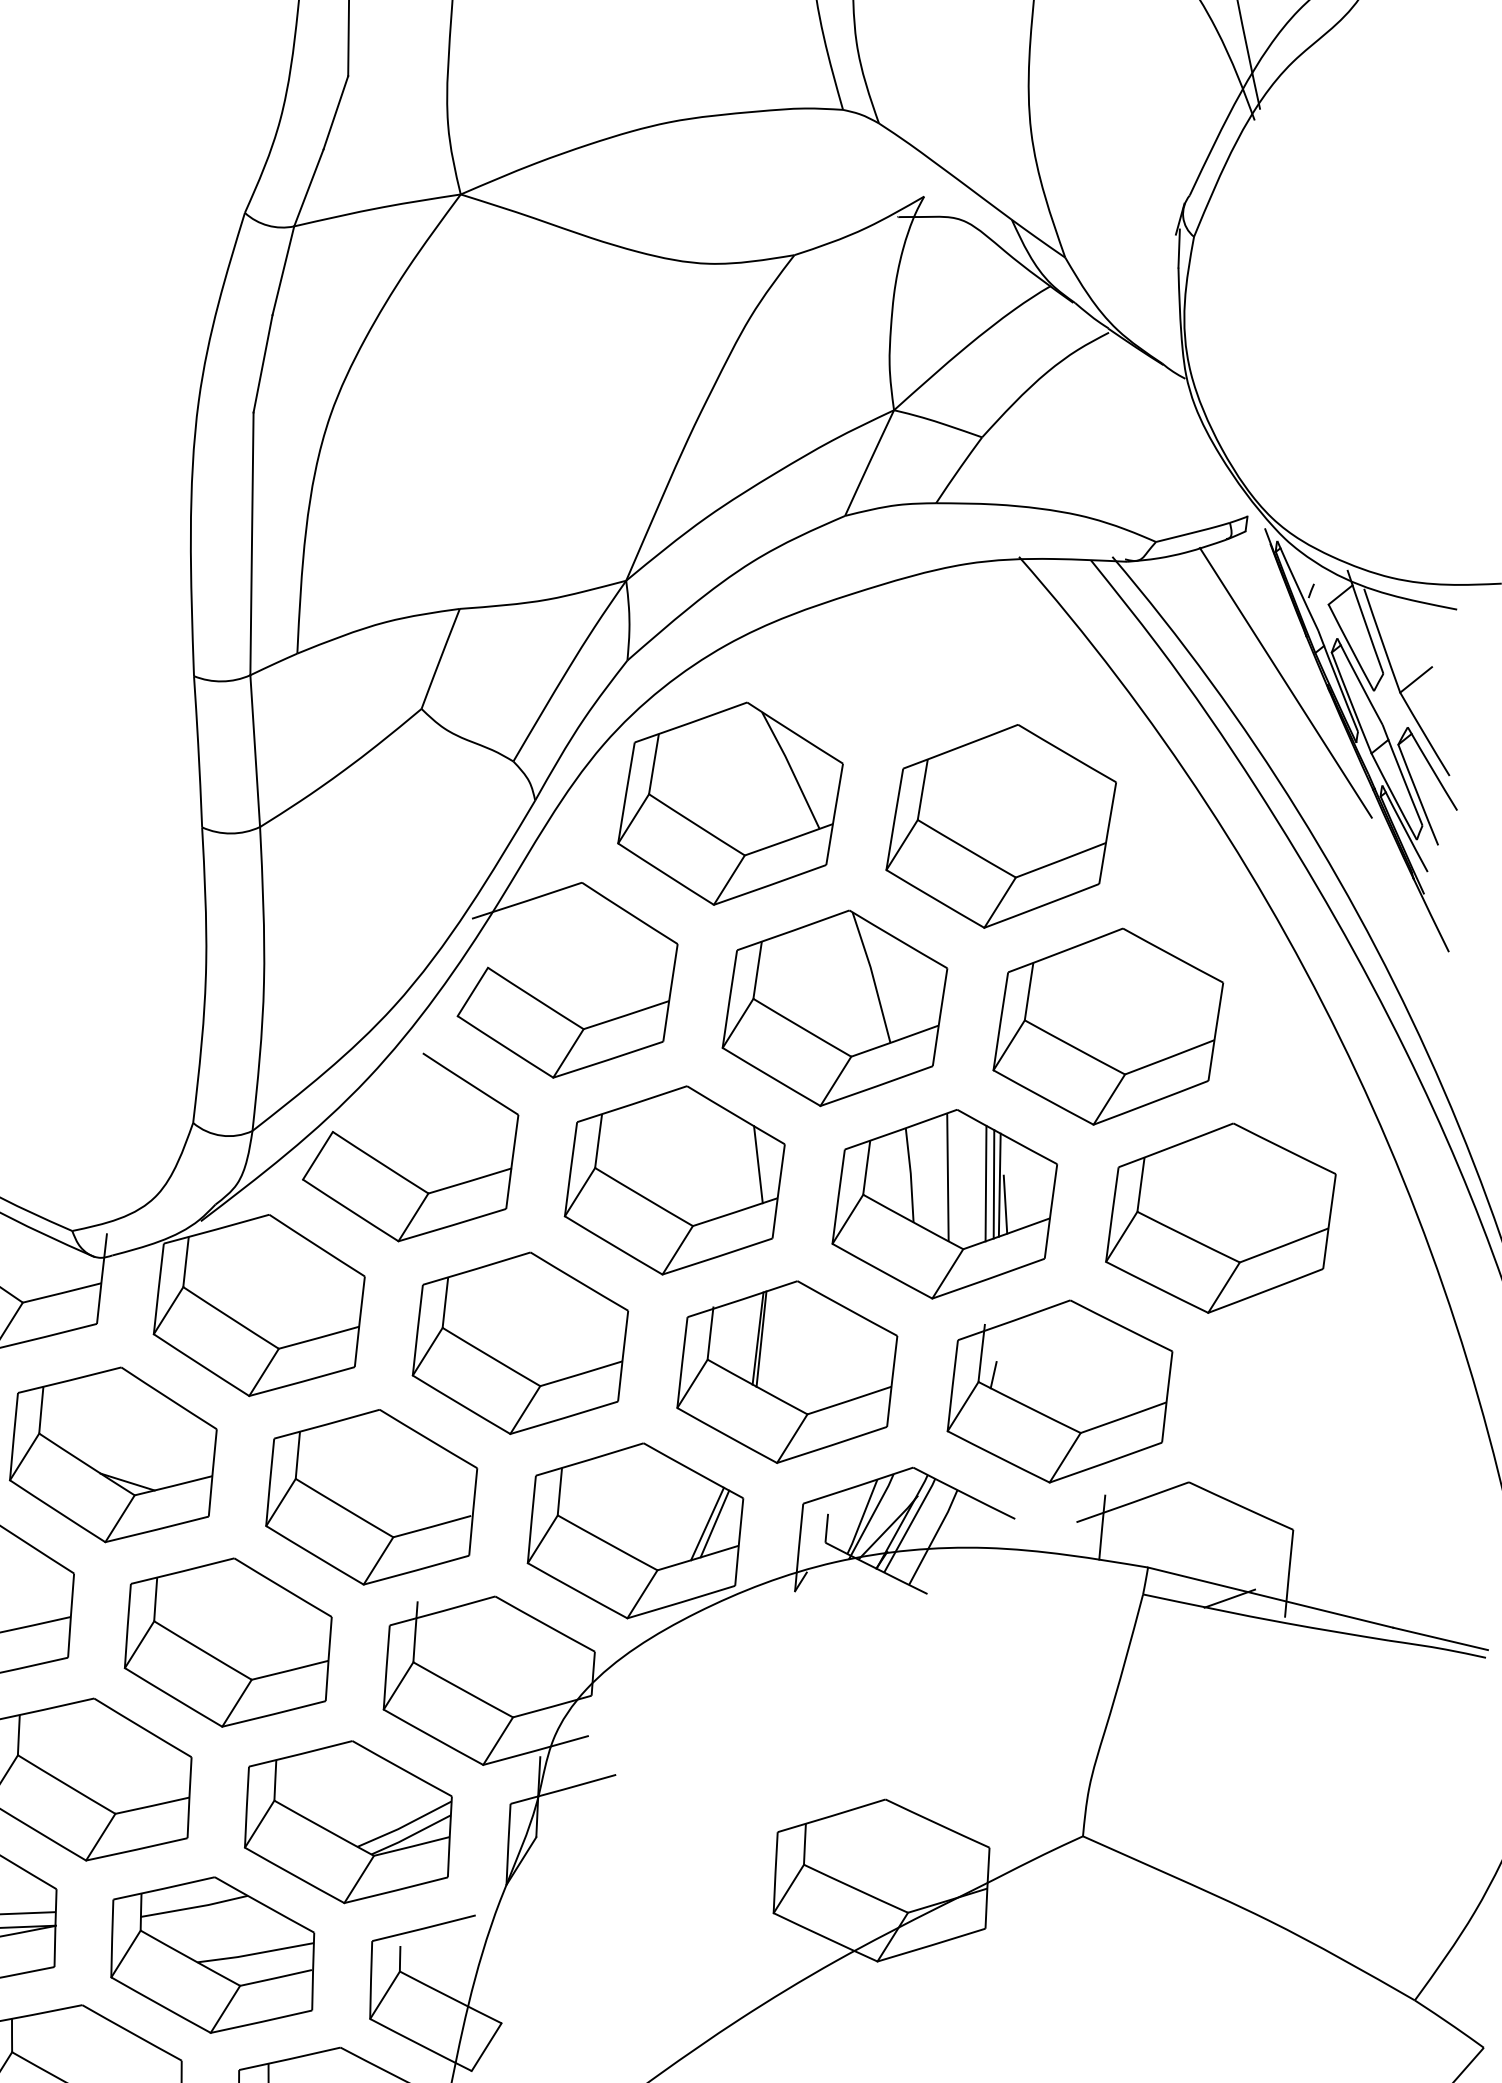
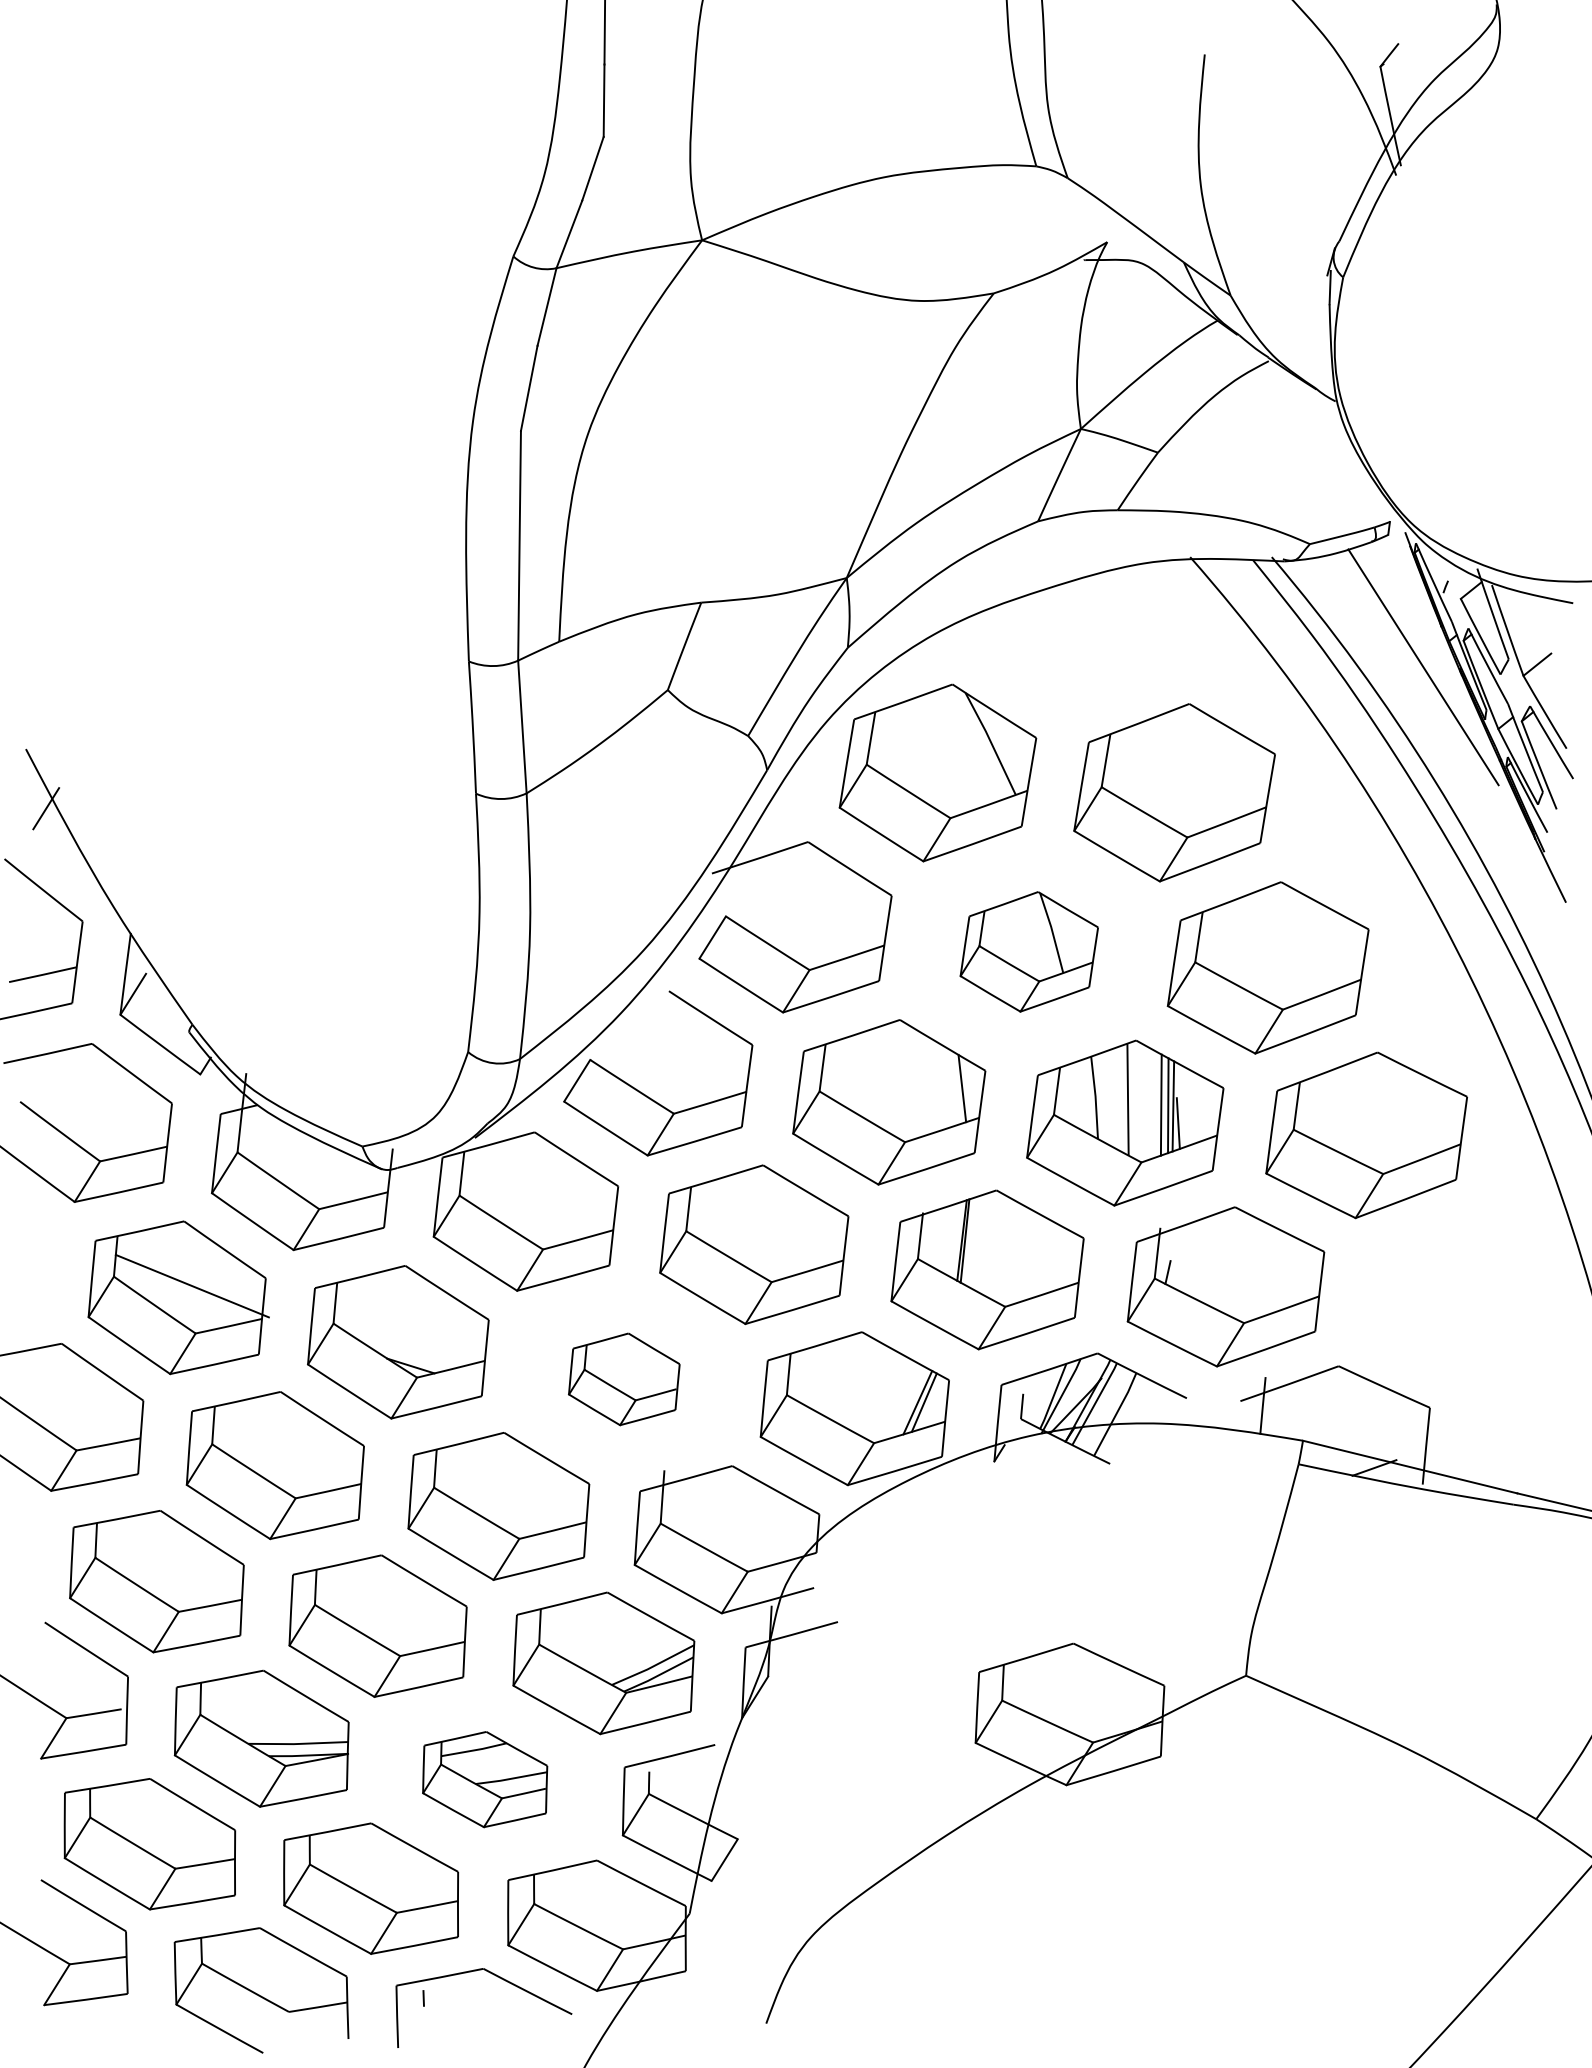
part: (835, 1007) -> (1029, 951), size x0.7
part: (372, 1497) -> (624, 1379), size x0.6
part: (211, 1954) -> (484, 1779), size x0.7

